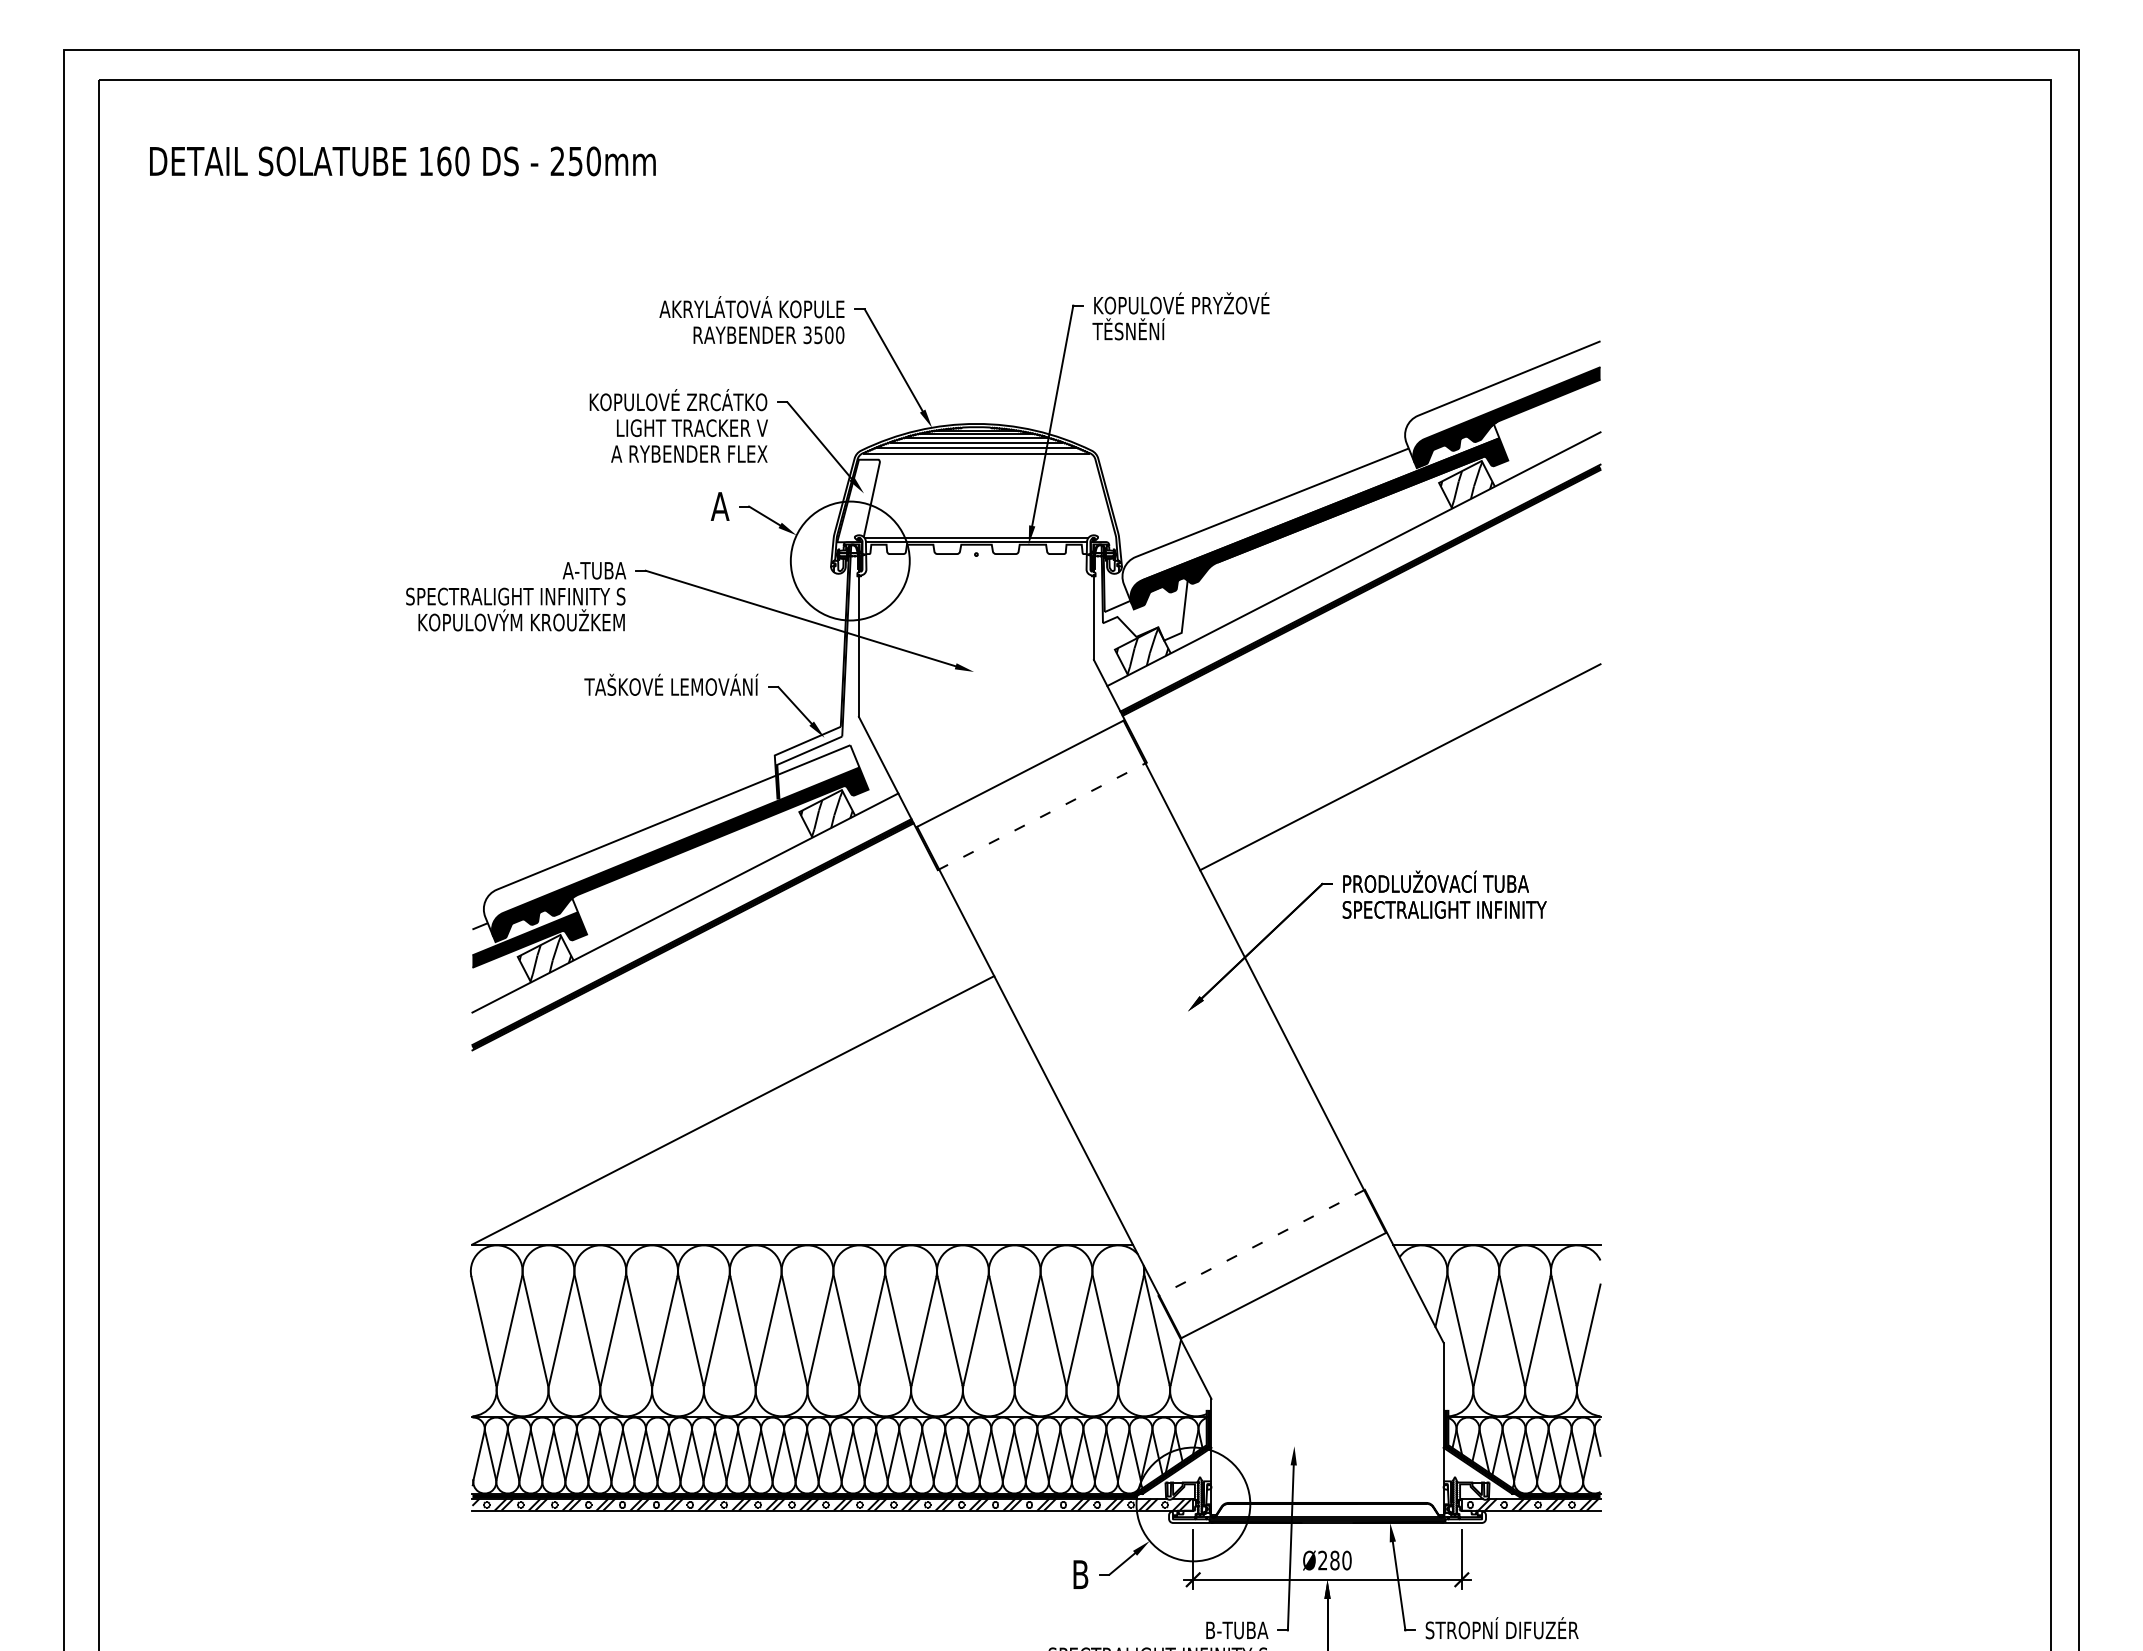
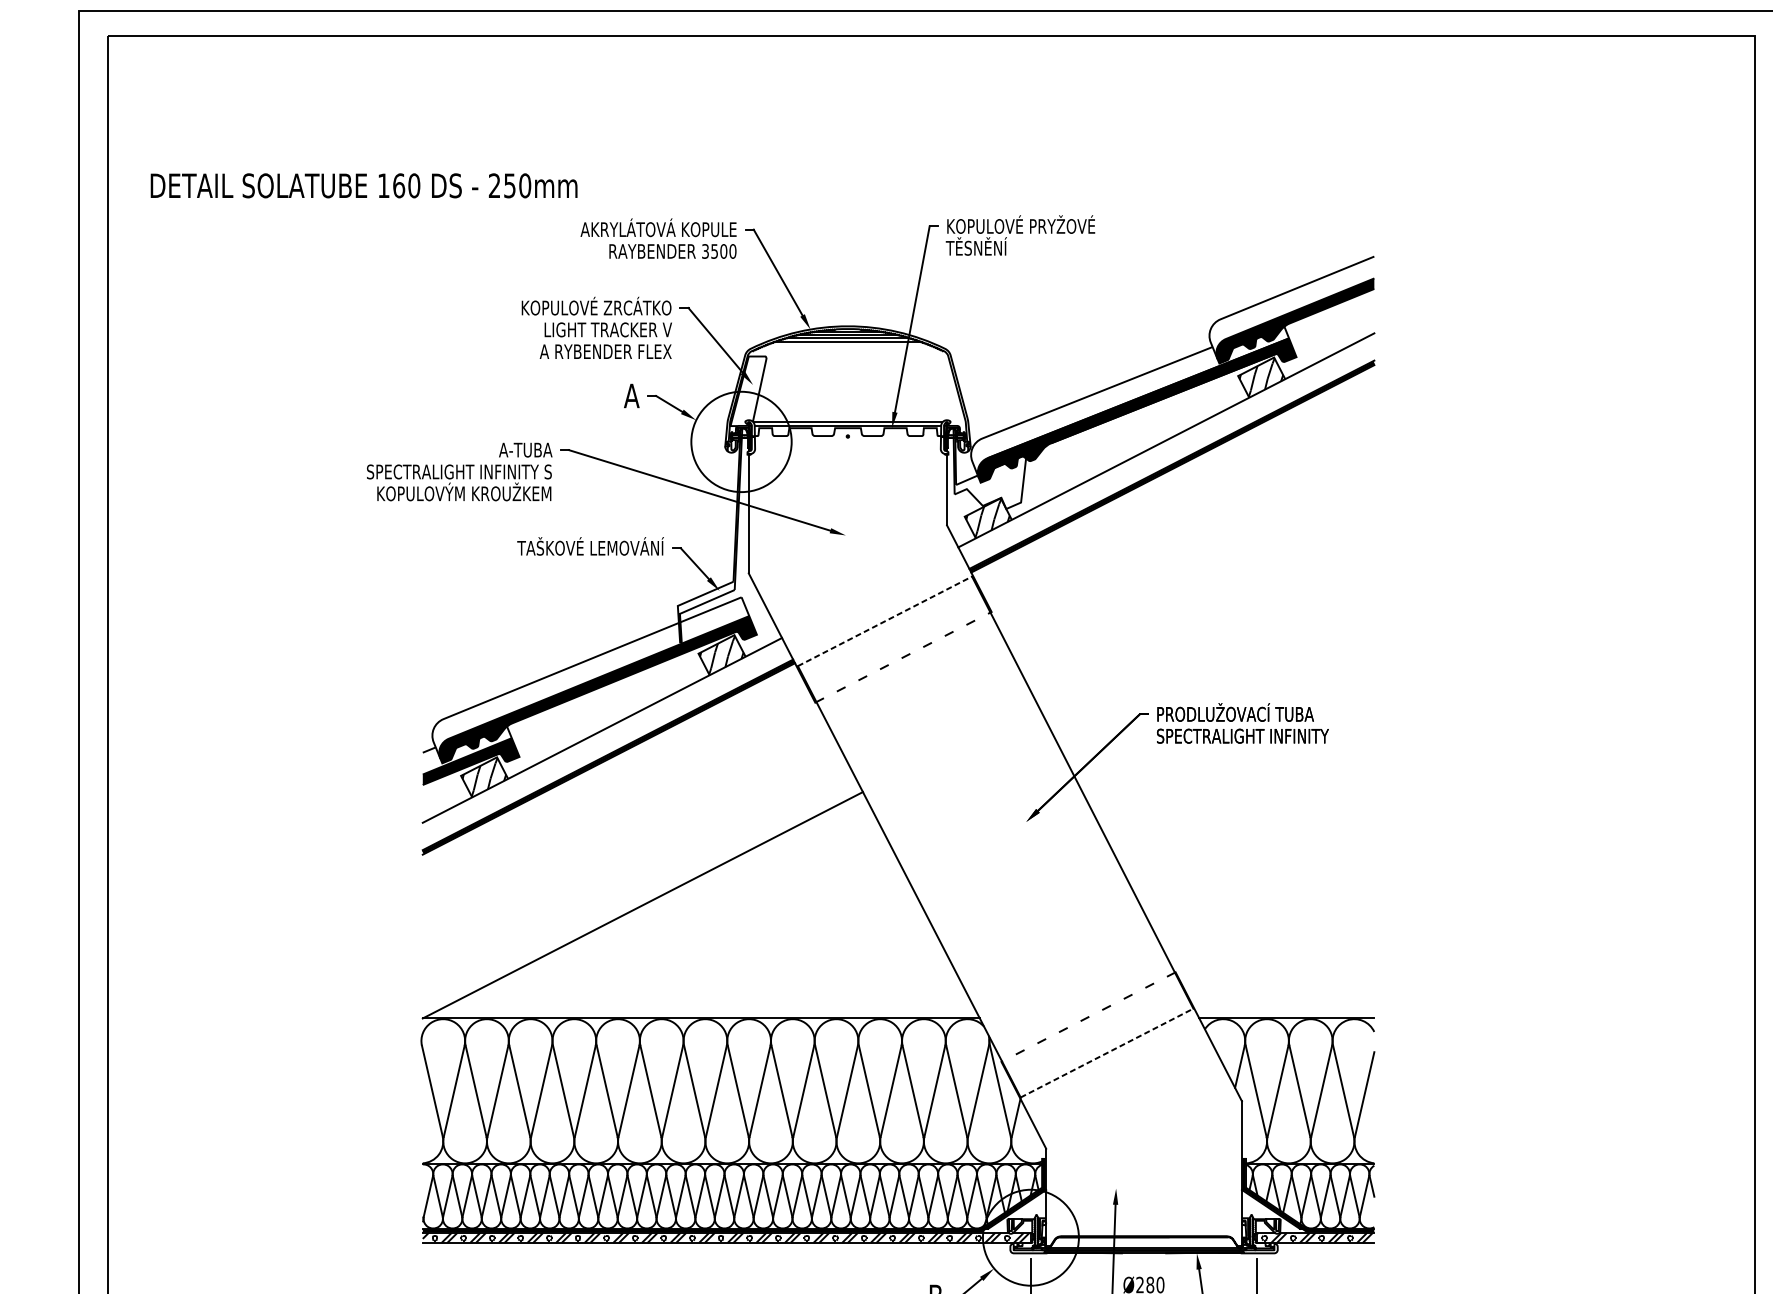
text: (402, 161) -> (363, 185), moved
line: (976, 447) -> (847, 346), removed
line: (976, 453) -> (847, 351), removed
line: (1400, 767) -> (1205, 616), removed
line: (1020, 773) -> (885, 621), solid -> dashed
line: (1284, 1285) -> (1107, 1053), solid -> dashed

